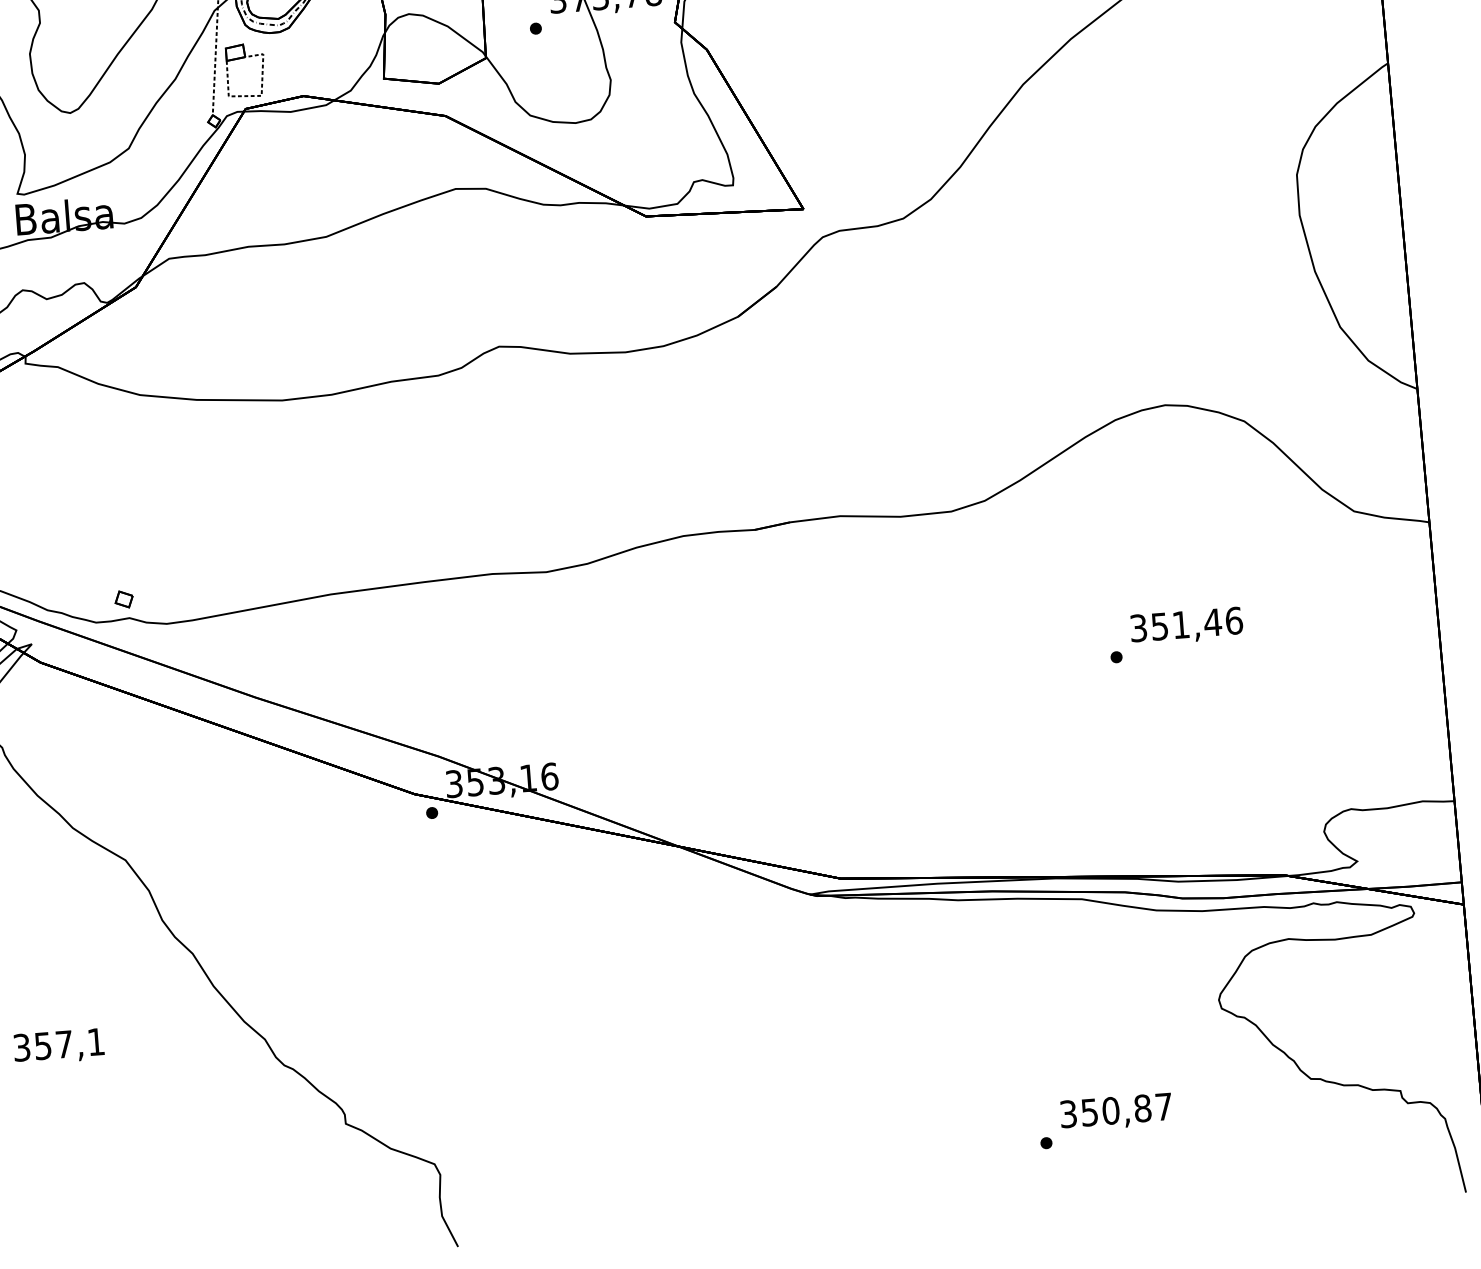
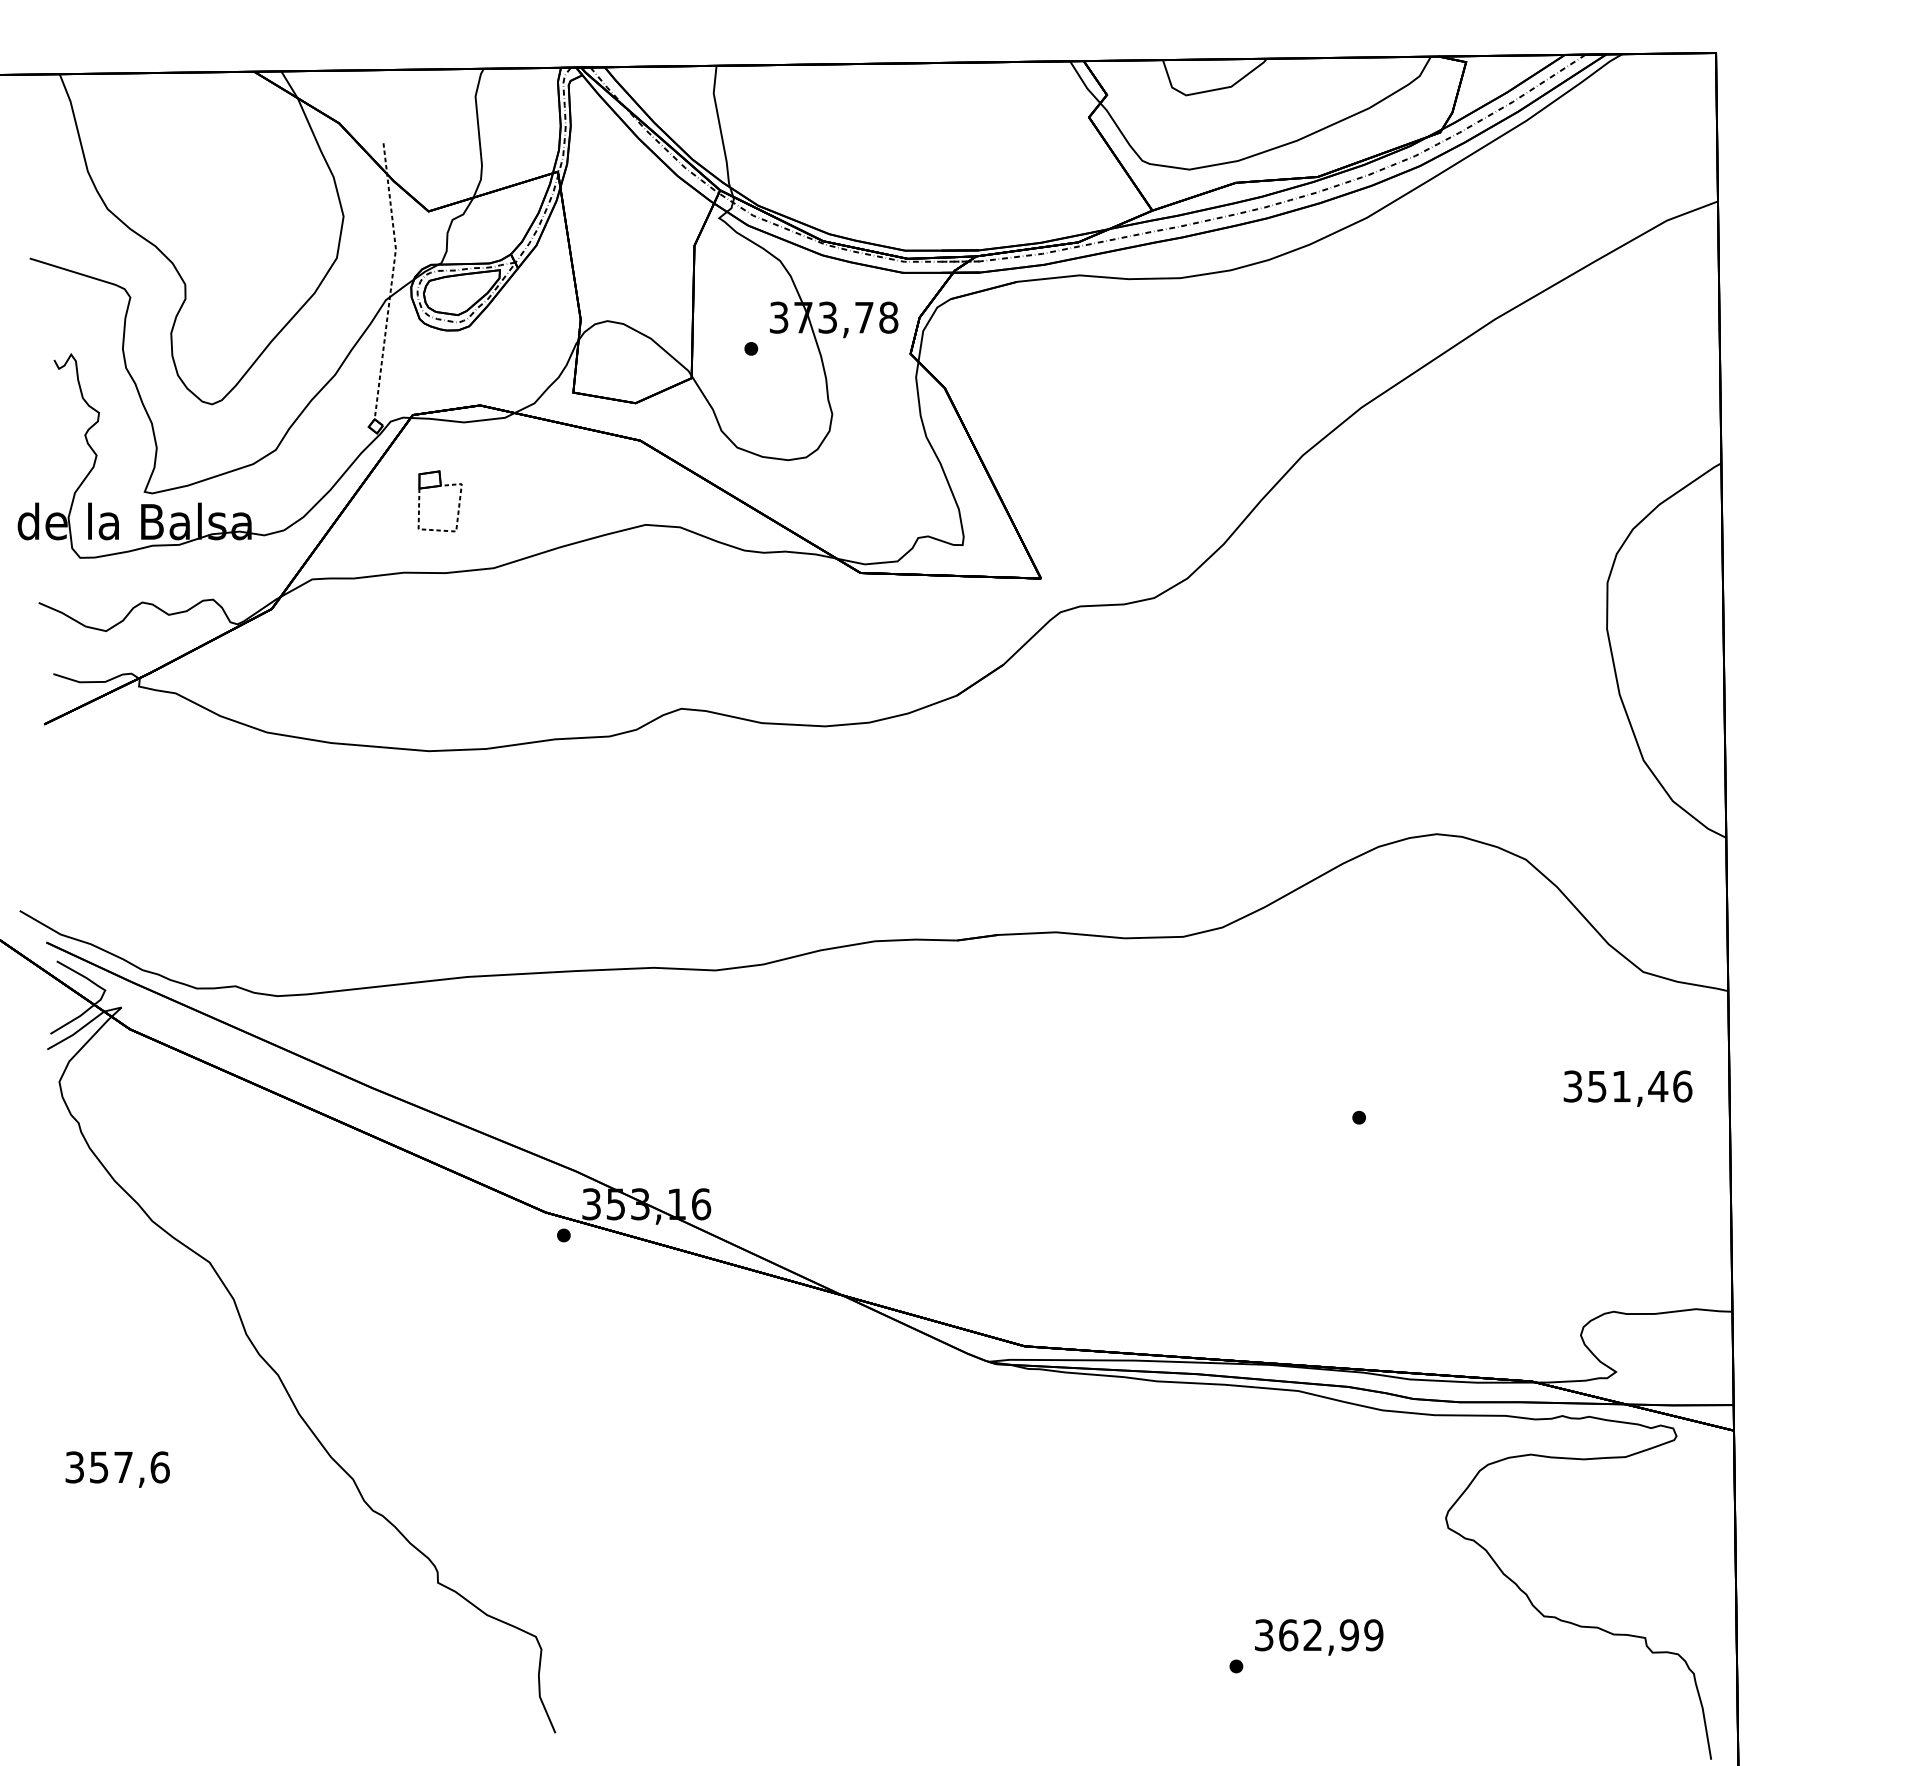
part: (243, 58) -> (438, 487), moved
part: (123, 599) -> (230, 964), removed
text: (1186, 626) -> (1627, 1088), moved
text: (95, 1042) -> (159, 1467), 357,1 -> 357,6
text: (1127, 1109) -> (1331, 1635), 350,87 -> 362,99

